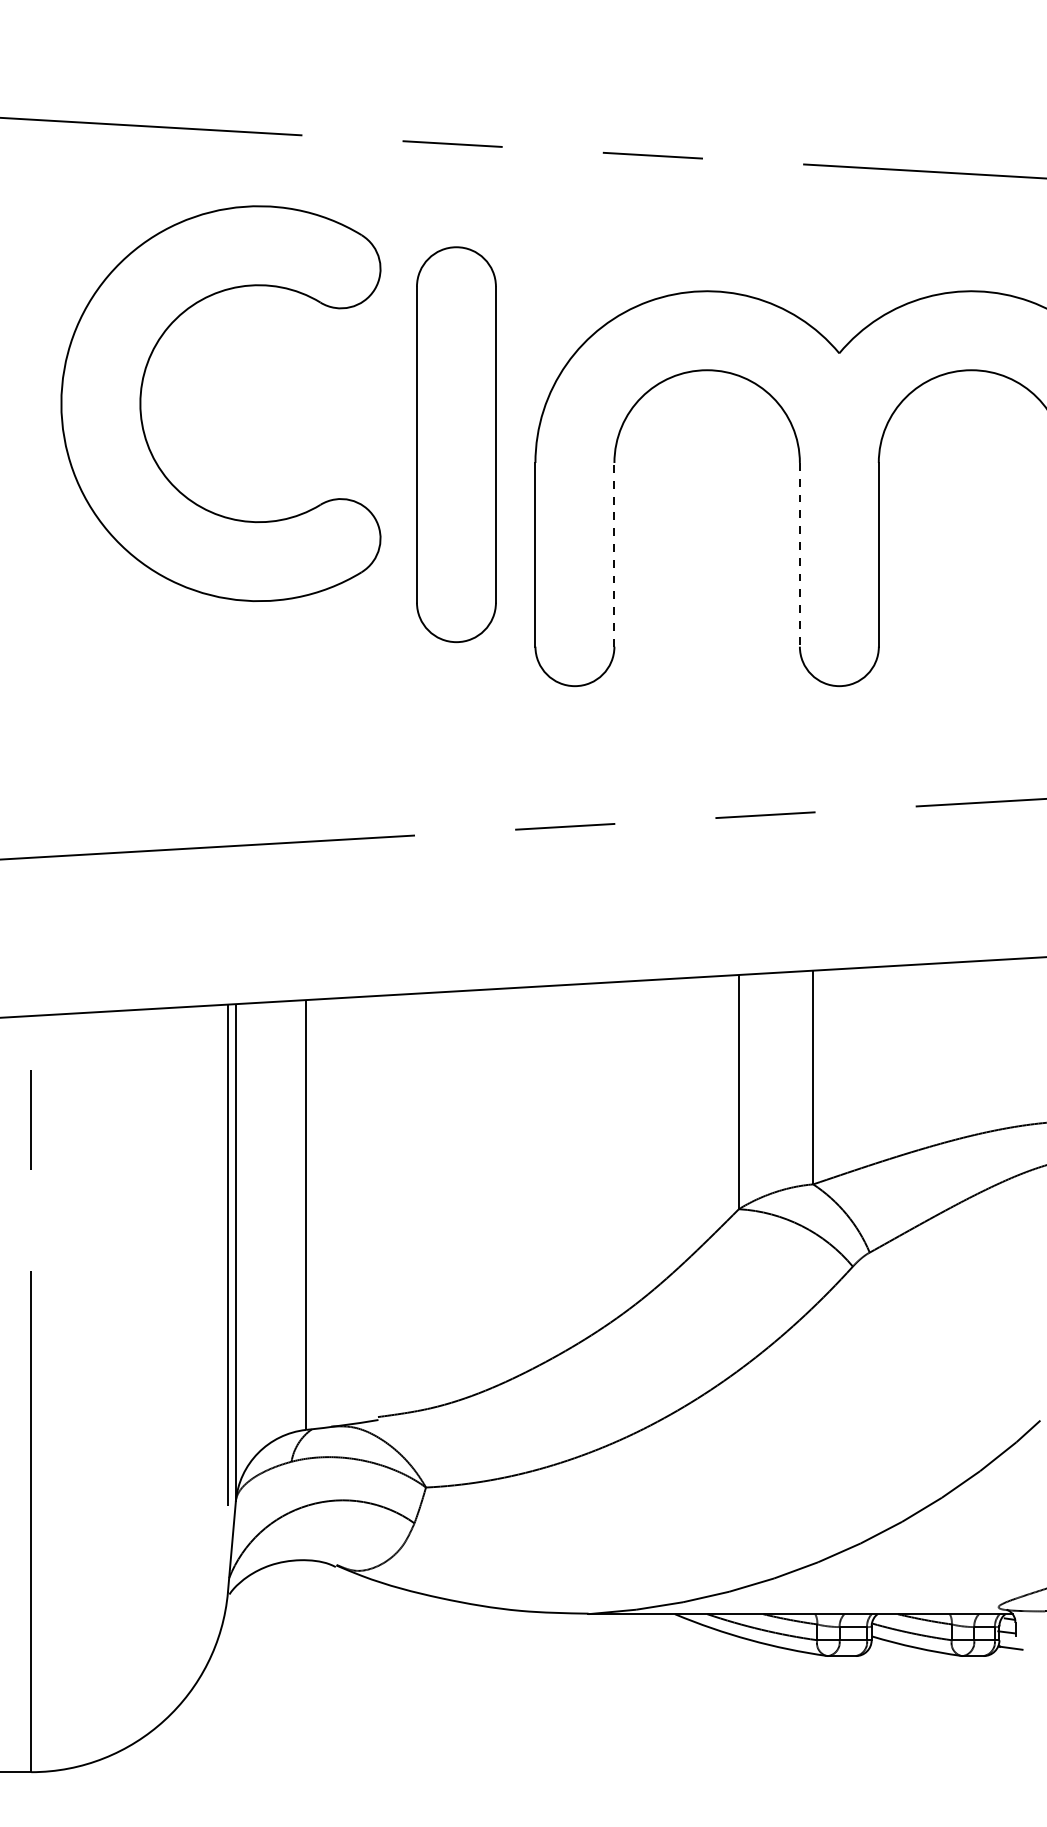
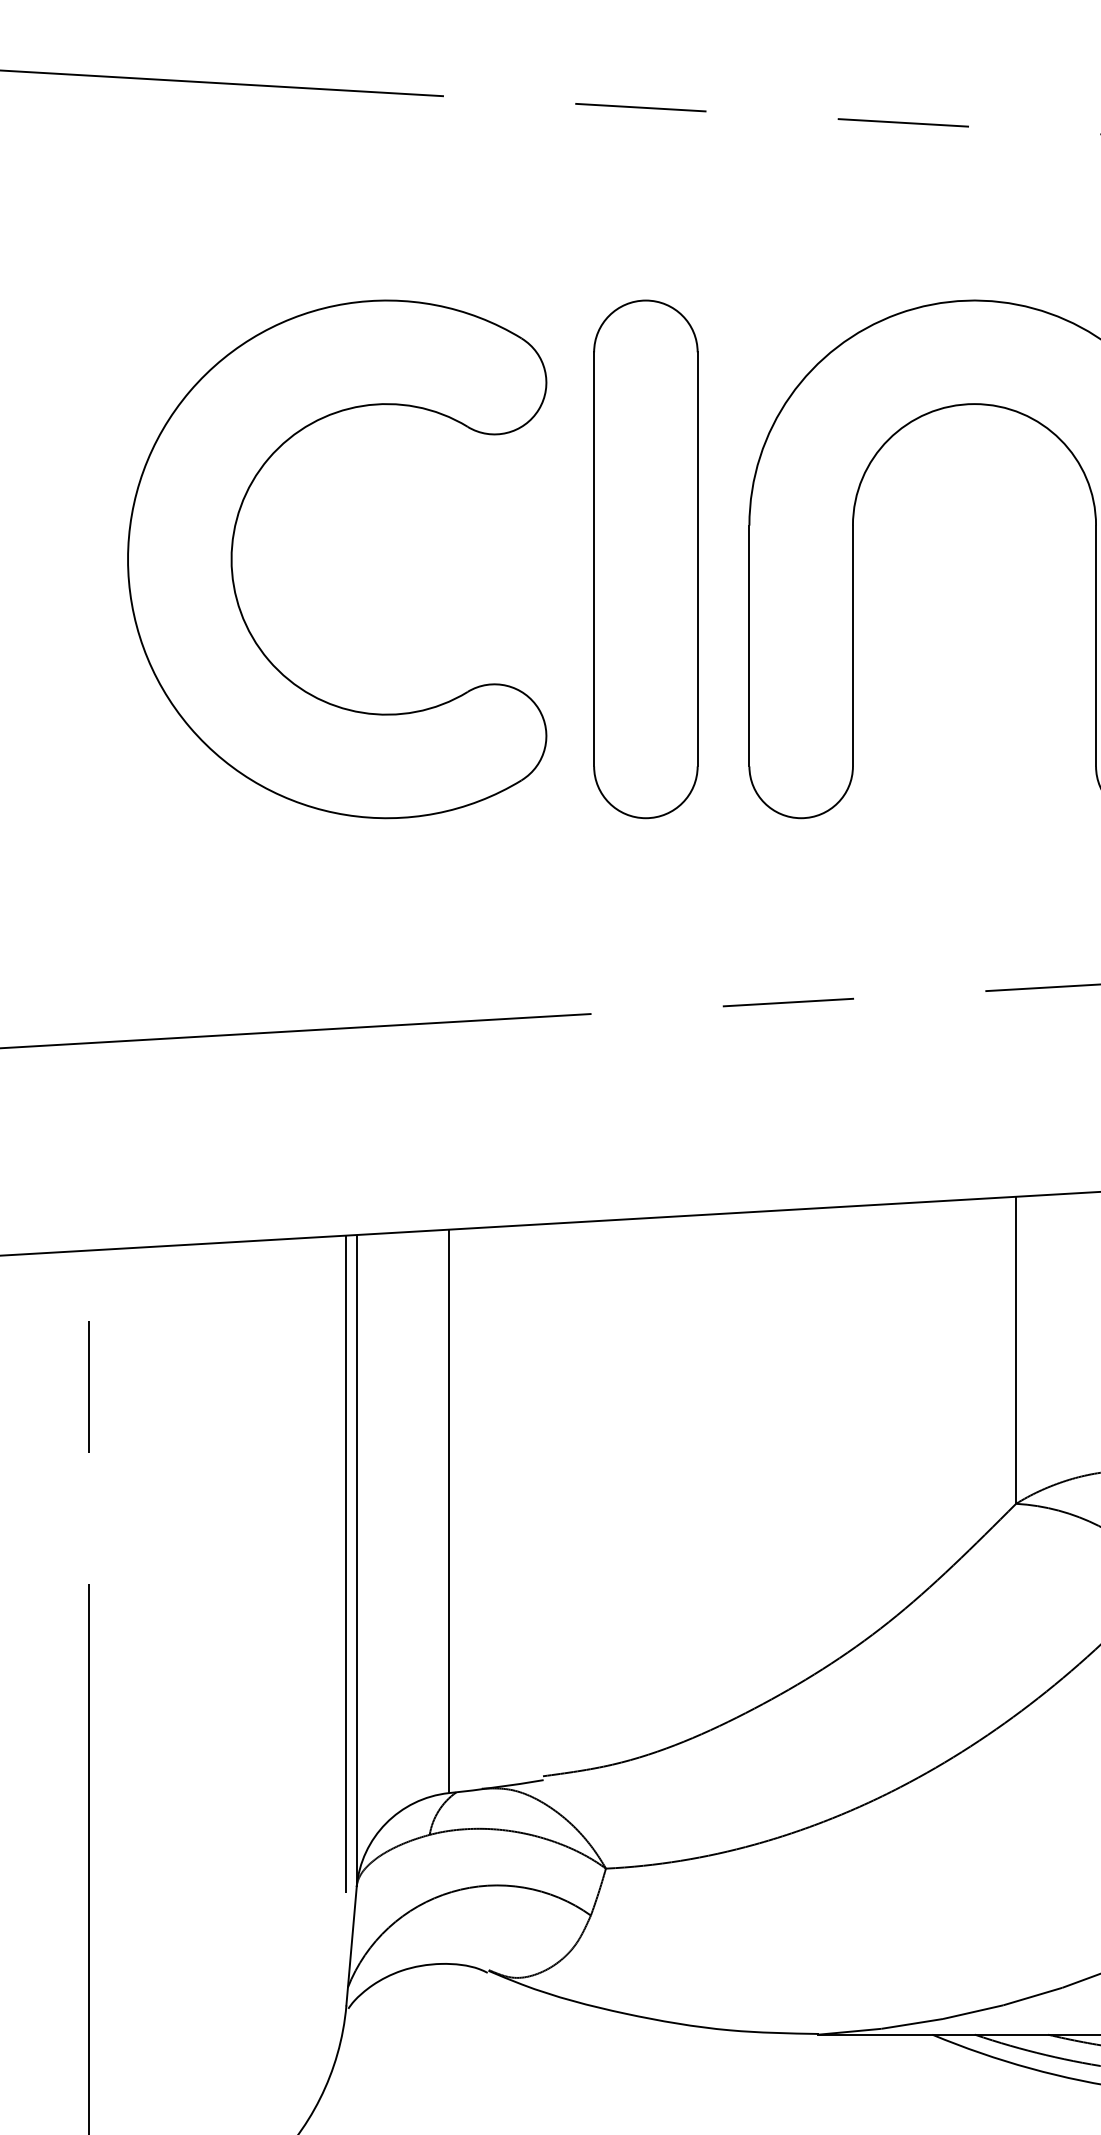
part: (141, 403) -> (233, 559), moved
part: (456, 444) -> (645, 559), moved
line: (614, 554) -> (853, 645), dashed -> solid
line: (799, 554) -> (1095, 645), dashed -> solid

